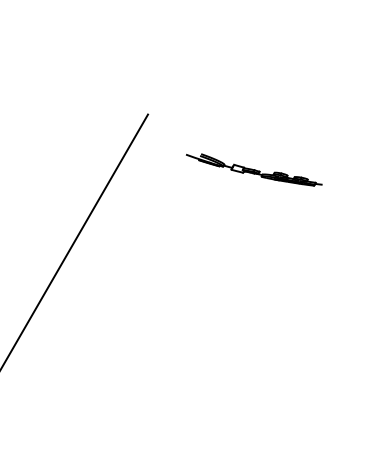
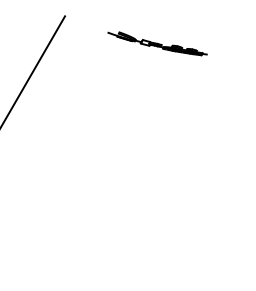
part: (254, 169) -> (157, 43), moved

